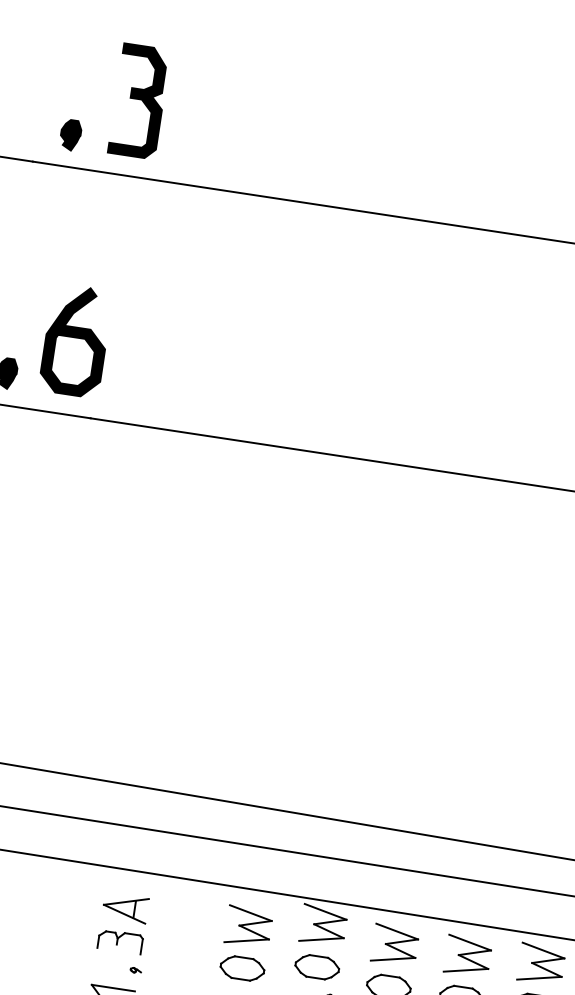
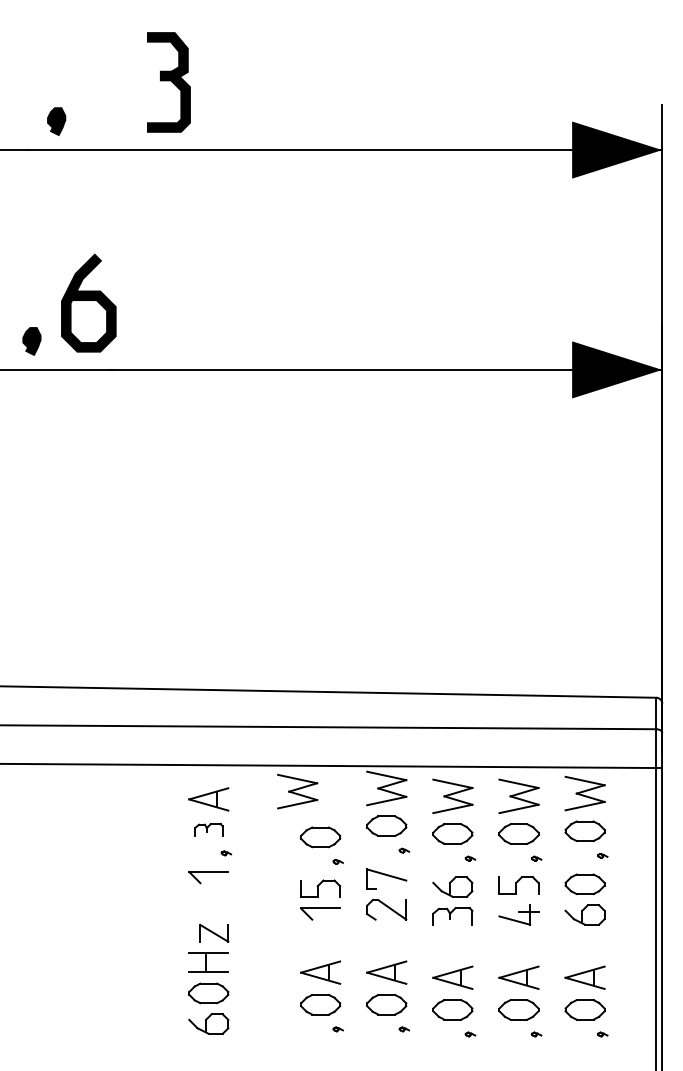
part: (138, 101) -> (168, 82), moved
part: (248, 926) -> (297, 791), moved
part: (120, 941) -> (208, 829), size x0.7

